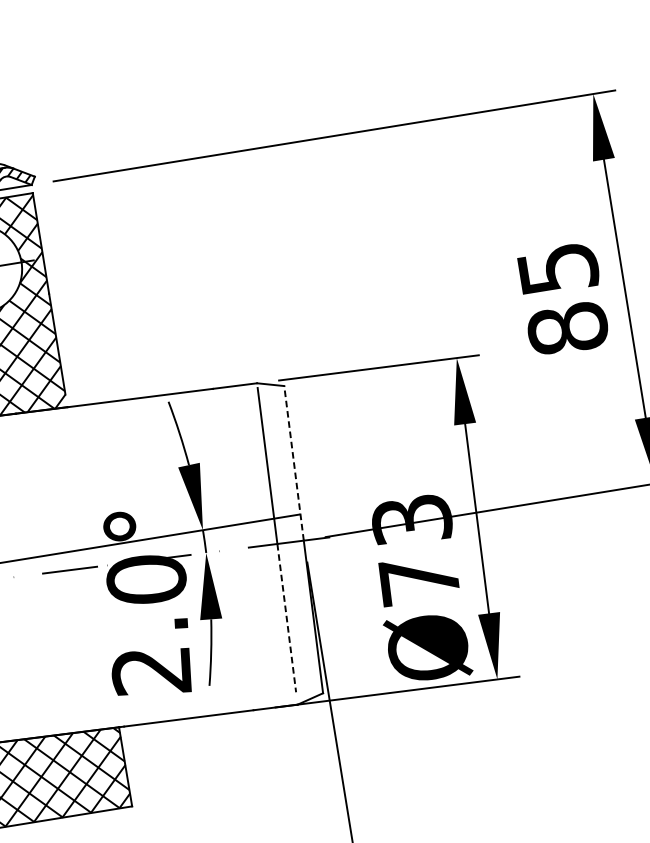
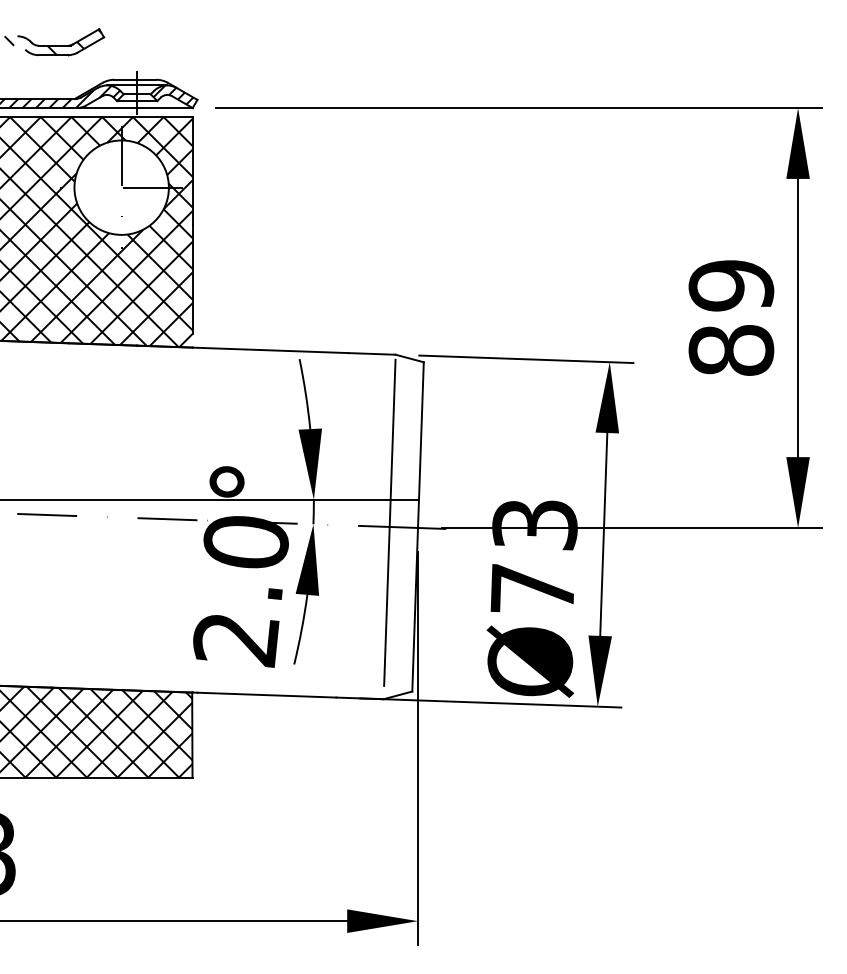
text: (558, 268) -> (731, 285), 85 -> 89
line: (293, 463) -> (420, 445), dashed -> solid
line: (286, 618) -> (386, 606), dashed -> solid

